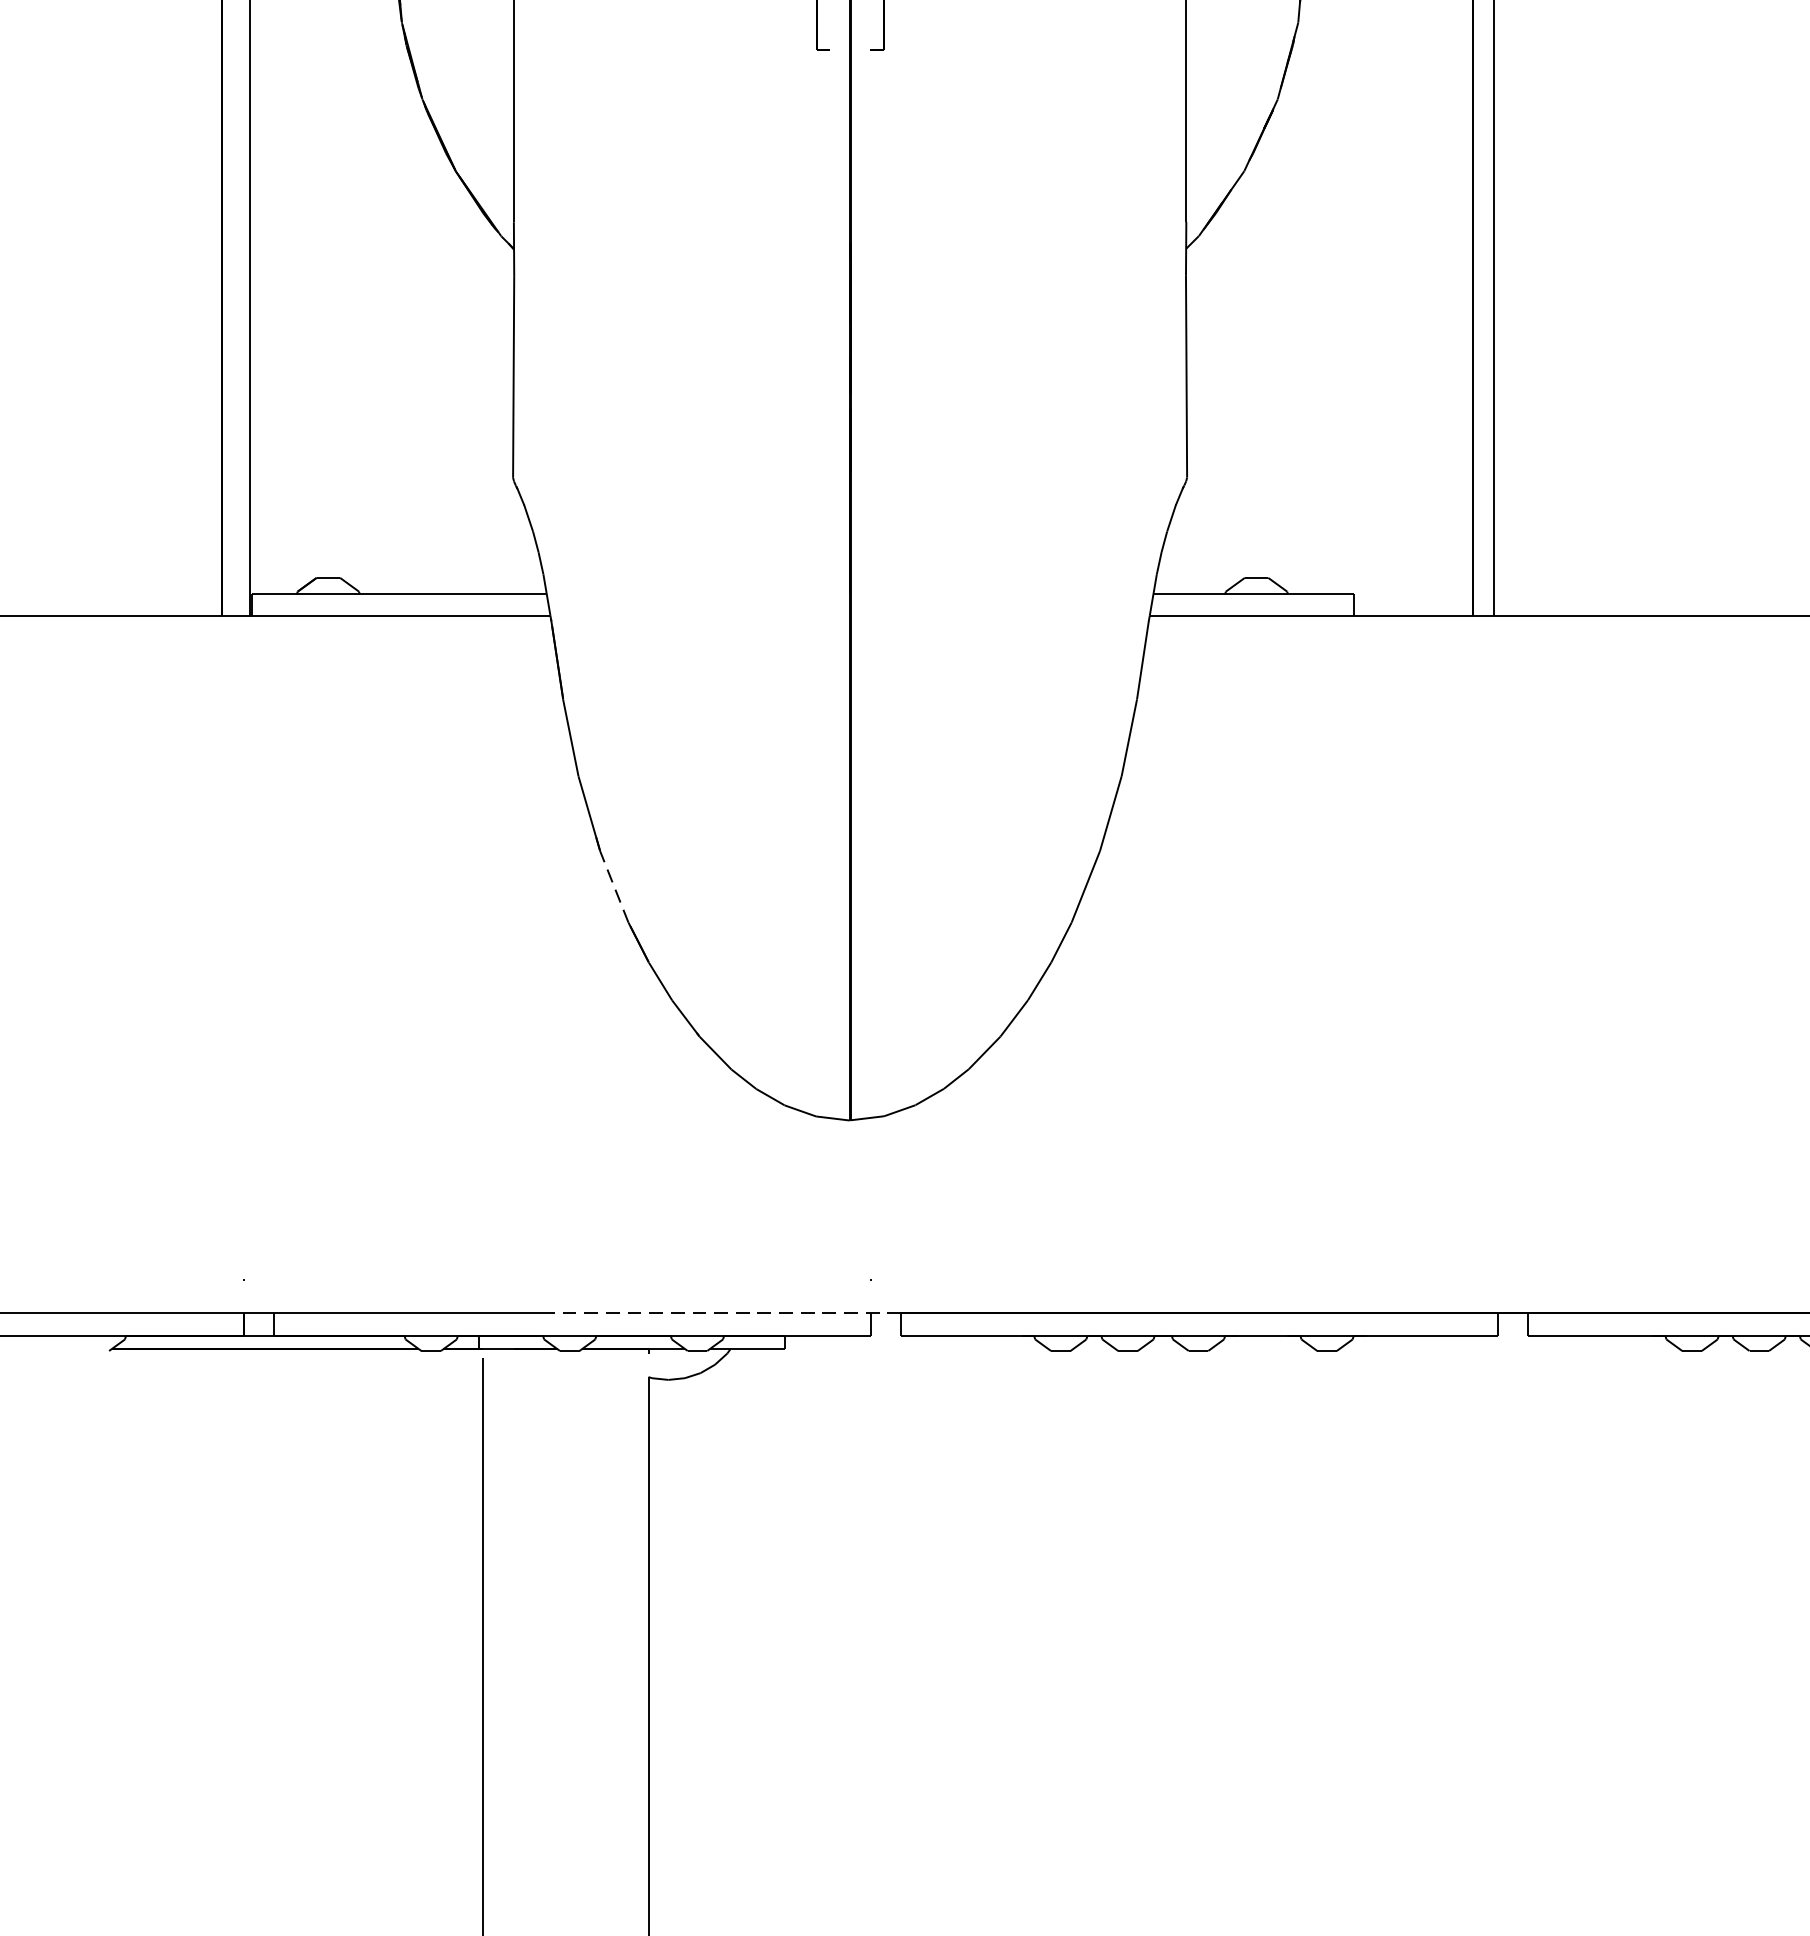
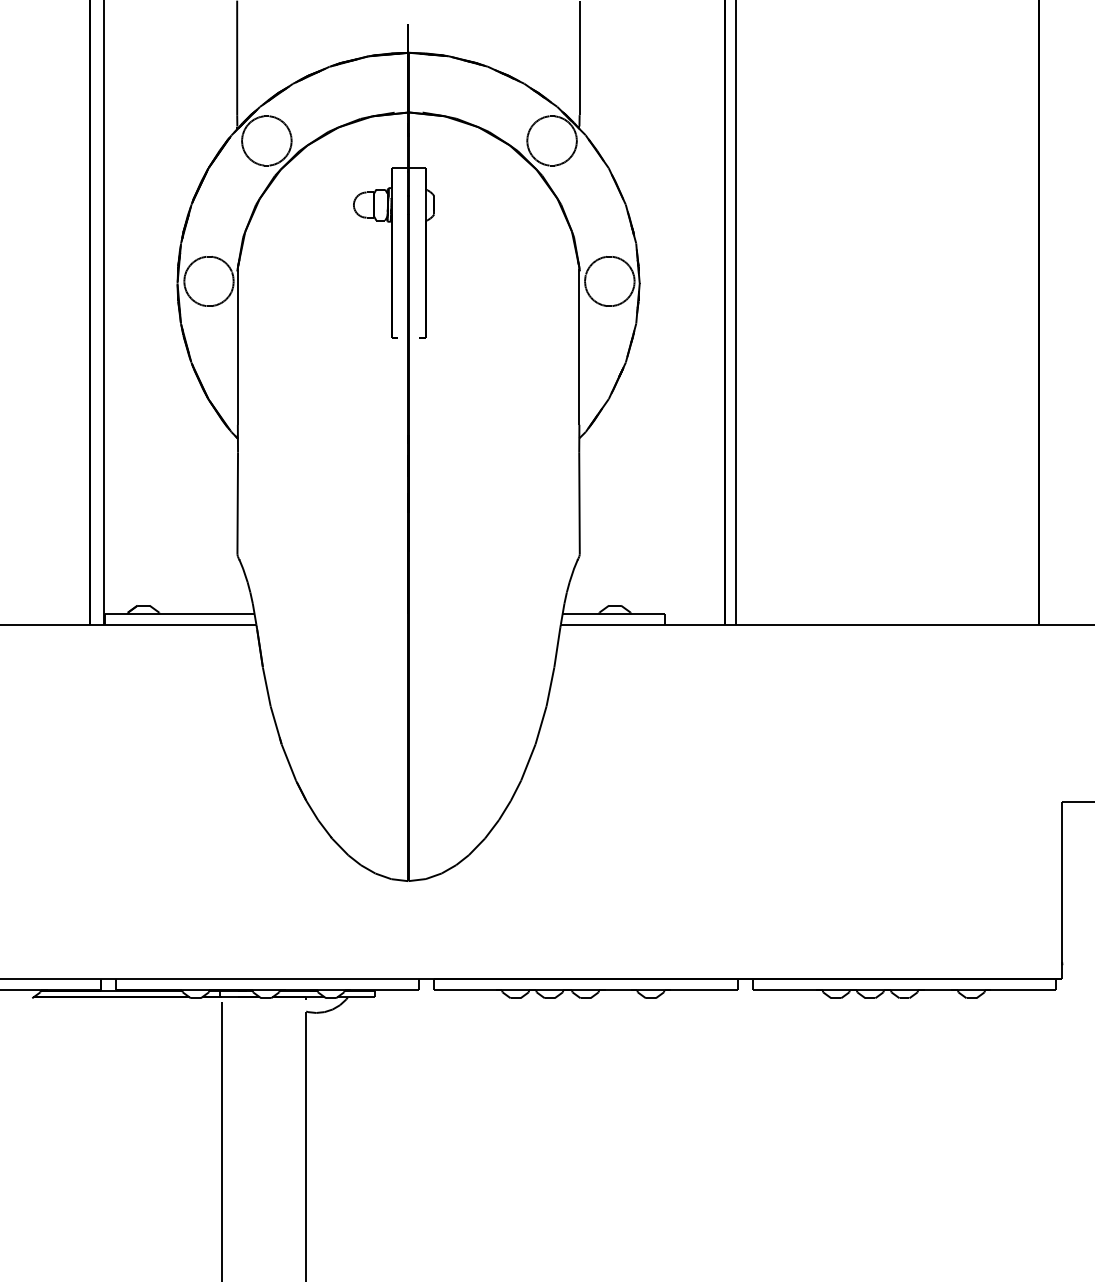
line: (613, 886) -> (288, 762), dashed -> solid
line: (721, 1312) -> (343, 978), dashed -> solid

